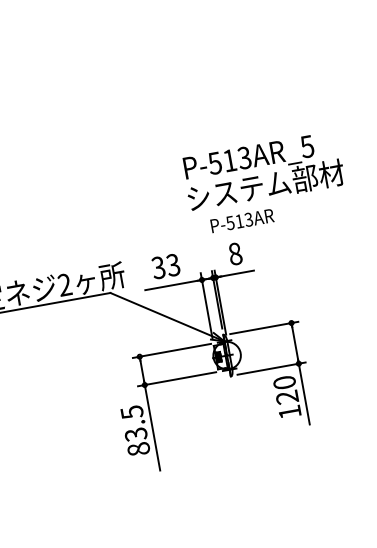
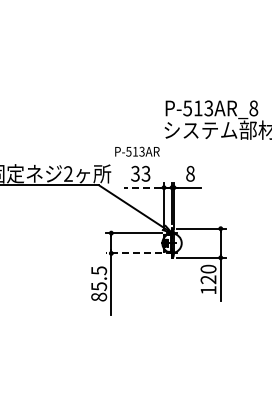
text: (307, 146) -> (253, 108), P-513AR_5 -> P-513AR_8
text: (242, 220) -> (137, 151), moved
line: (171, 285) -> (142, 187), solid -> dashed
line: (177, 379) -> (134, 253), solid -> dashed
text: (135, 434) -> (98, 286), 83.5 -> 85.5

